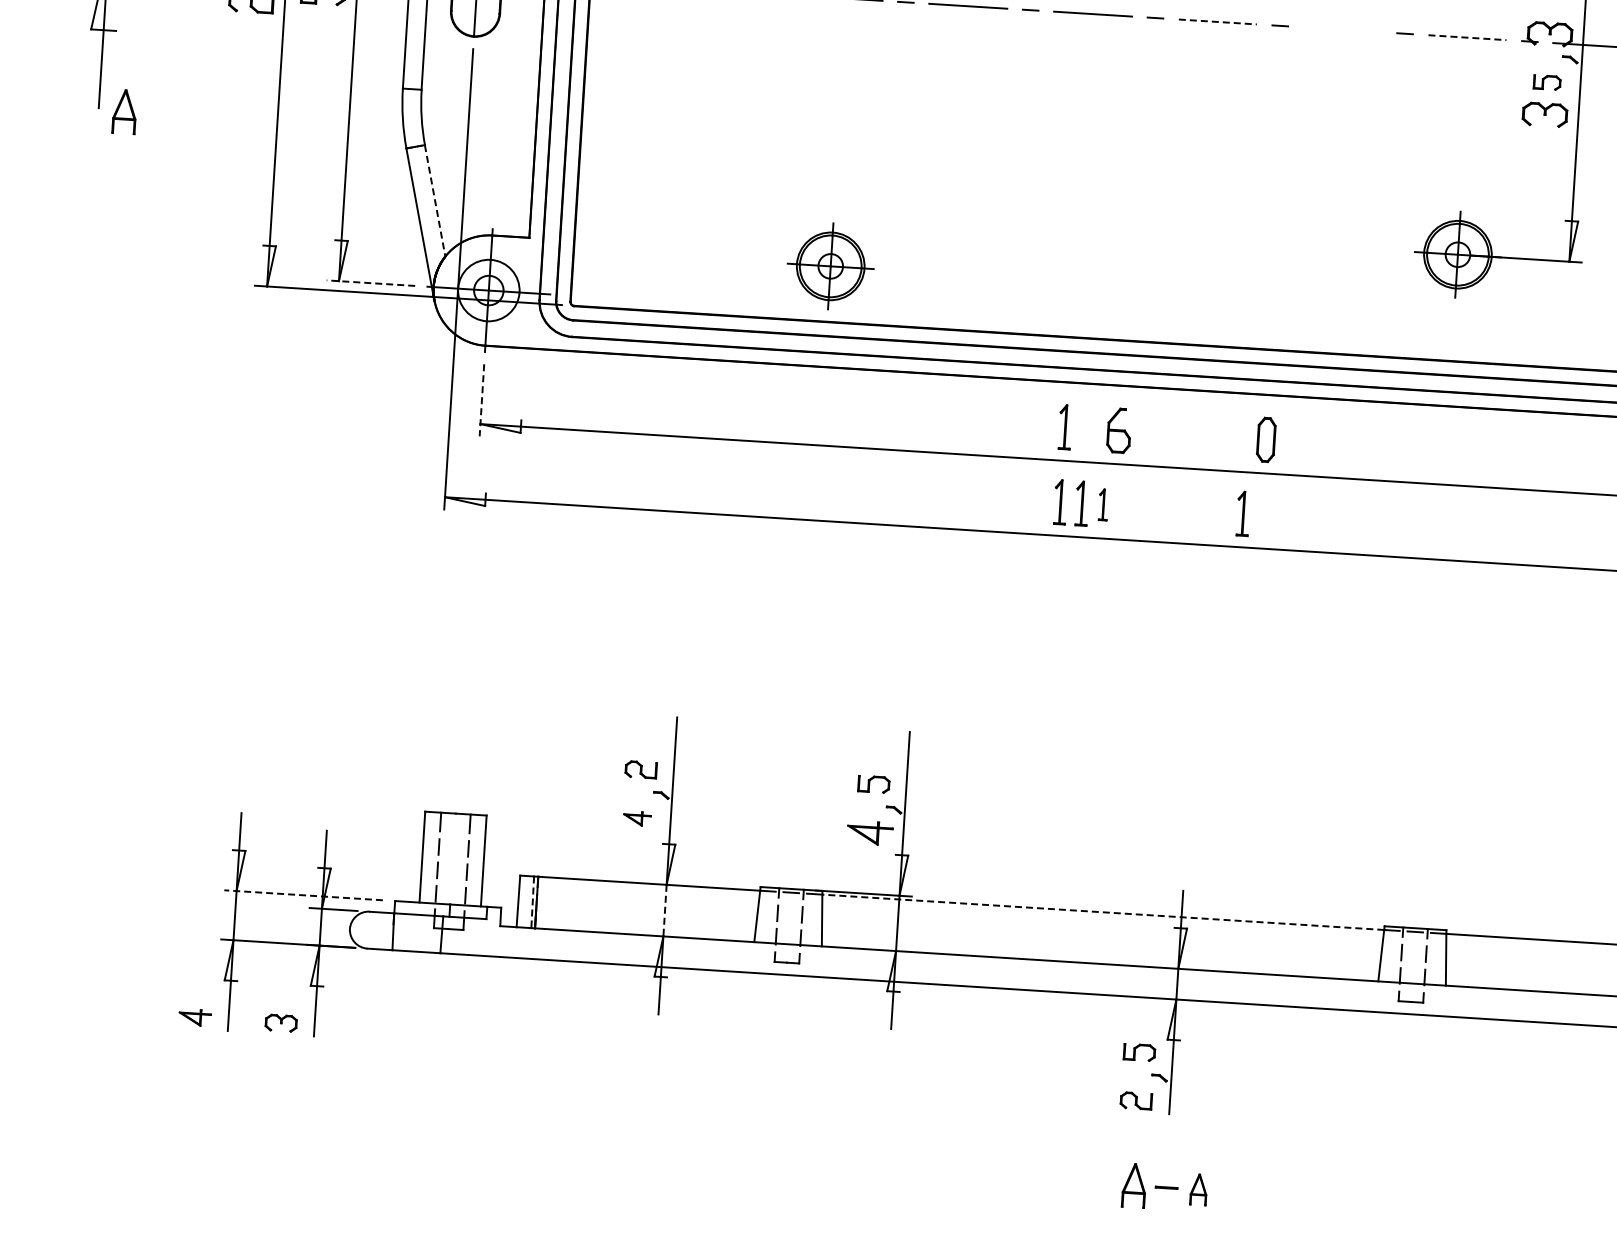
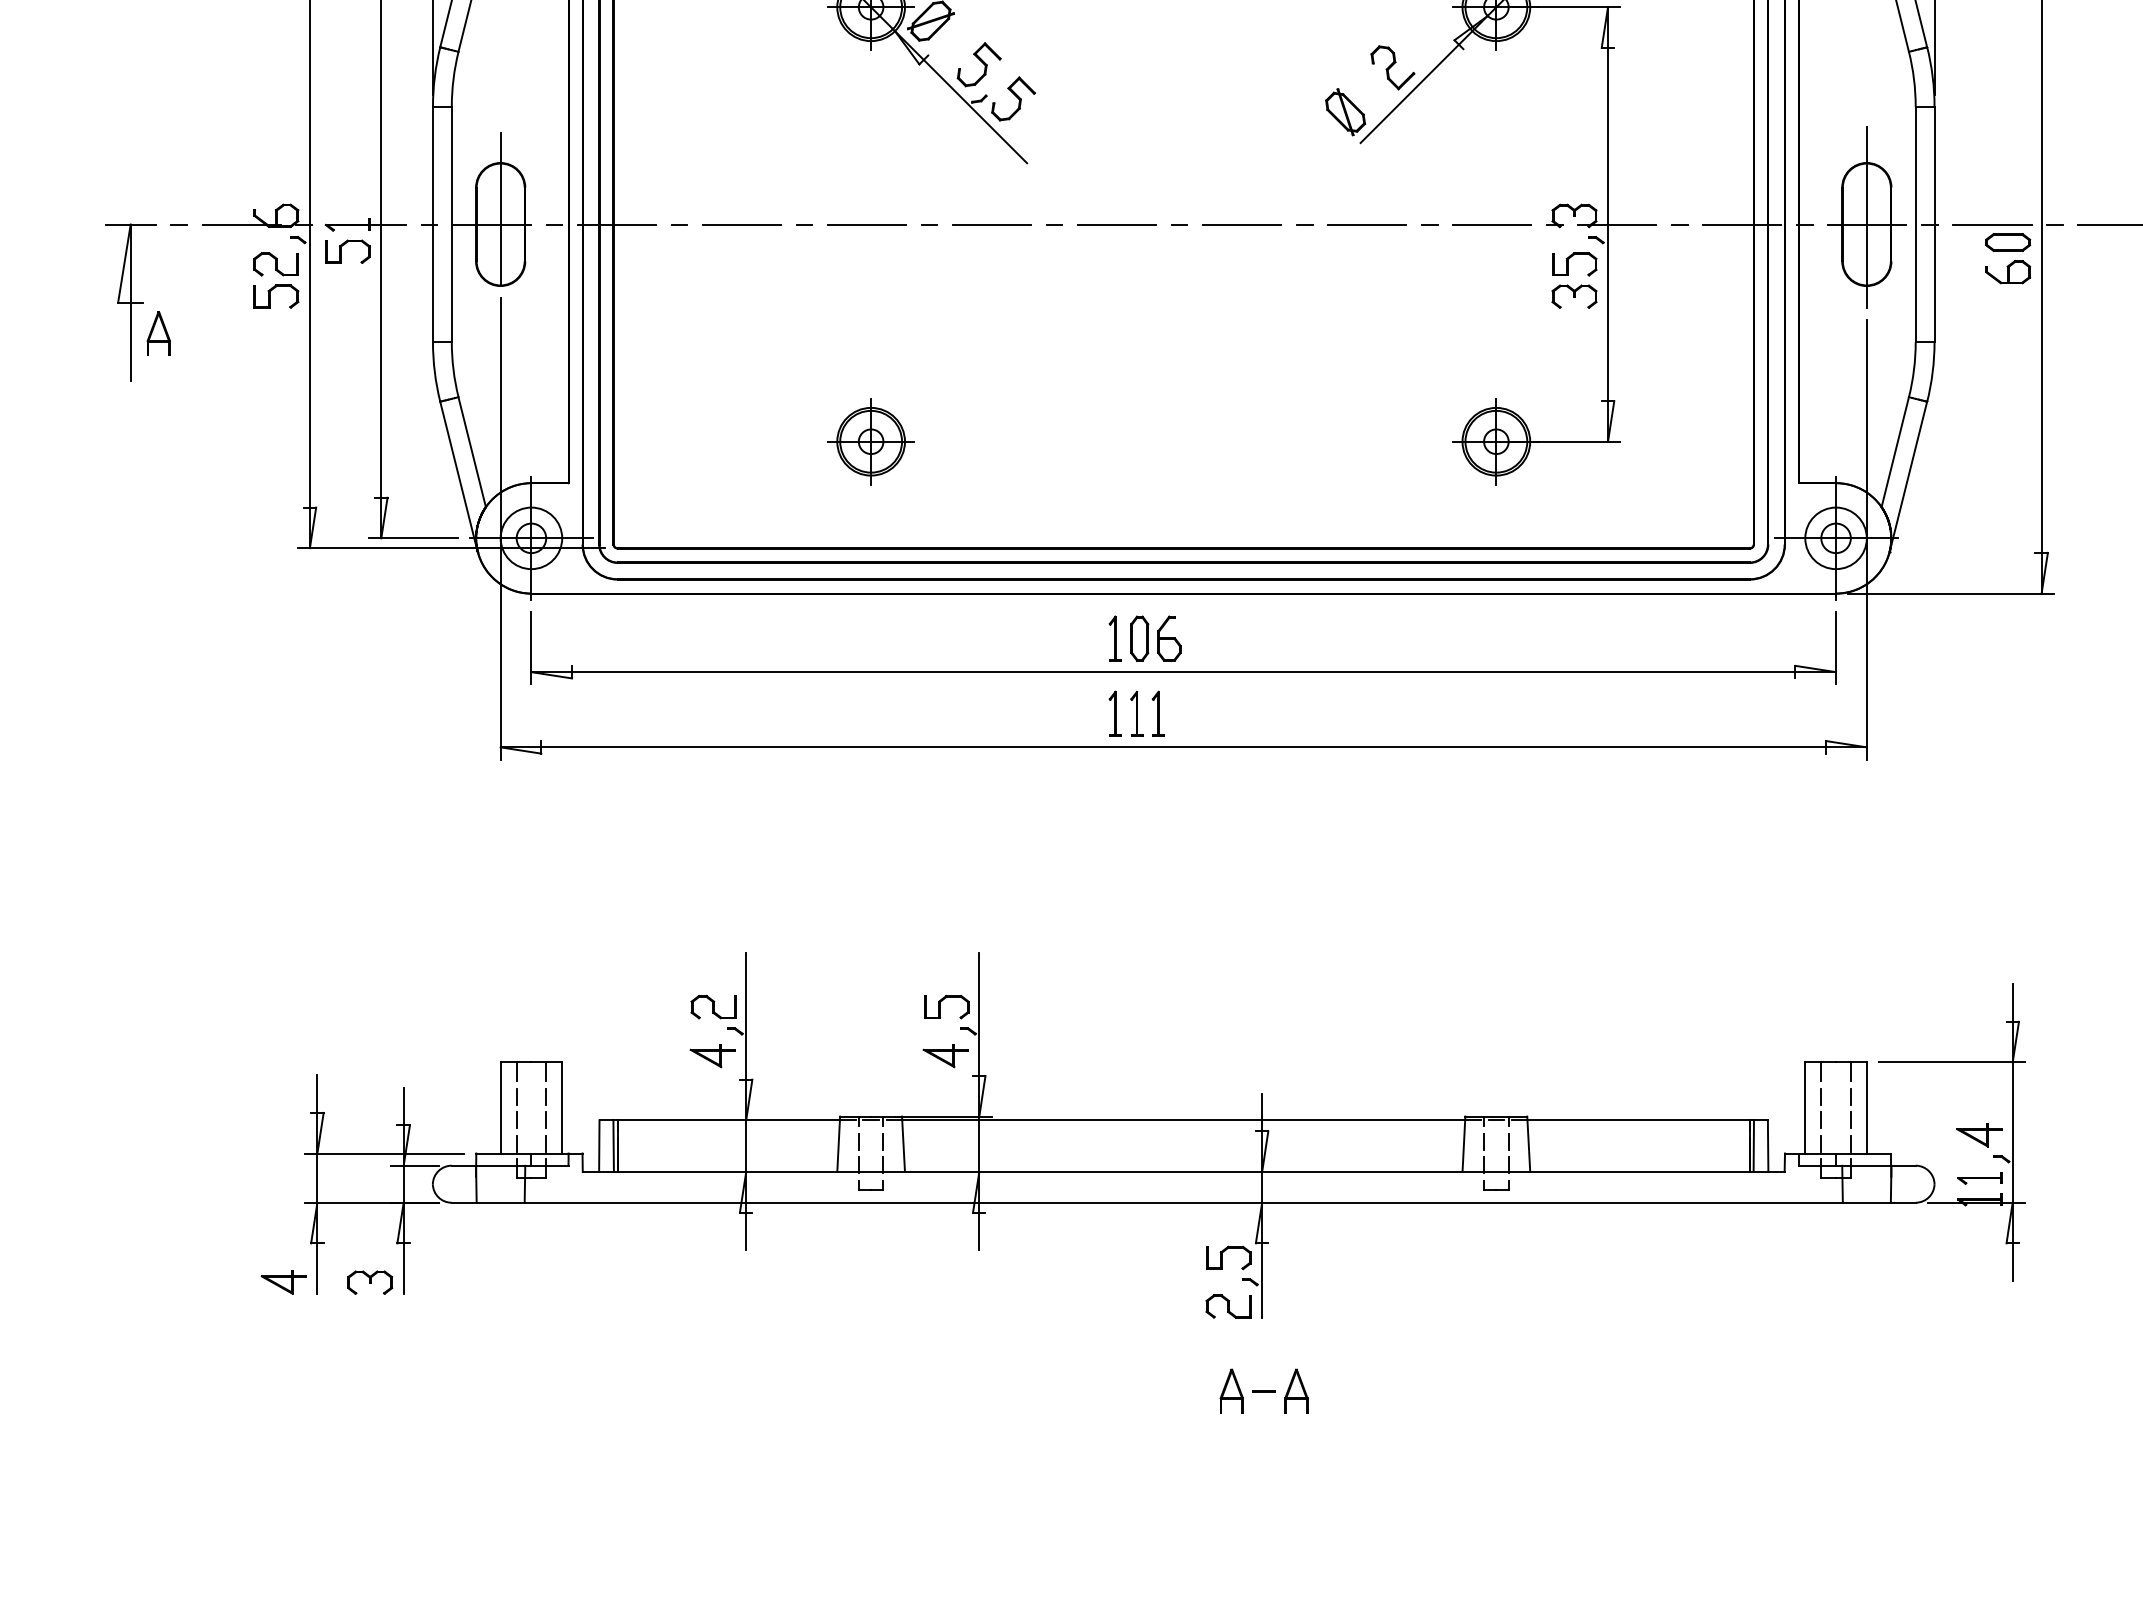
line: (1218, 21) -> (1242, 224), dashed -> solid
line: (1341, 29) -> (1366, 224), added
part: (249, 33) -> (276, 296), added
line: (1467, 37) -> (1492, 224), dashed -> solid
part: (1547, 82) -> (1574, 264), size x1.67
part: (124, 111) -> (158, 333), moved
line: (435, 201) -> (472, 452), dashed -> solid
part: (830, 266) -> (870, 441), moved
line: (370, 283) -> (412, 538), dashed -> solid
line: (481, 400) -> (531, 648), dashed -> solid
part: (1266, 439) -> (1139, 638), moved
part: (1102, 504) -> (1157, 713), size x1.43
part: (1242, 513) -> (1297, 713), removed
part: (641, 769) -> (713, 1006), size x1.43
part: (873, 783) -> (946, 1006), size x1.43
part: (637, 819) -> (712, 1056), size x1.67
line: (303, 895) -> (384, 1153), dashed -> solid
line: (532, 902) -> (613, 1146), dashed -> solid
line: (665, 911) -> (746, 1146), dashed -> solid
line: (1103, 912) -> (1183, 1120), dashed -> solid
part: (194, 1017) -> (283, 1282), size x1.43
part: (281, 1023) -> (370, 1282), size x1.43
part: (1139, 1052) -> (1228, 1257), size x1.43
part: (1136, 1100) -> (1228, 1306), size x1.43
part: (1198, 1189) -> (1296, 1390), size x1.43

